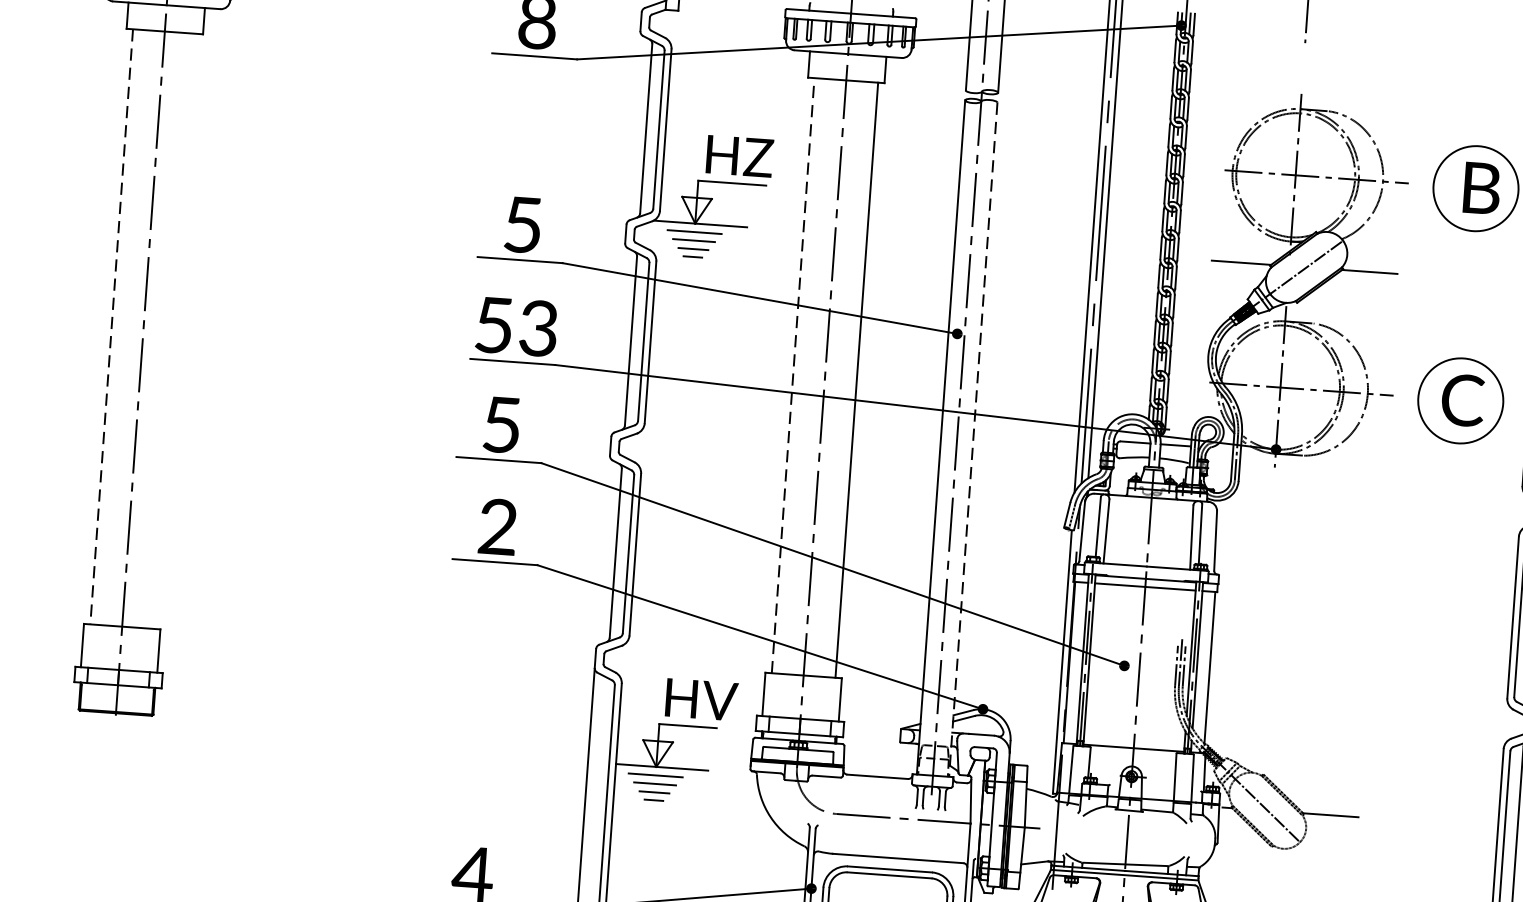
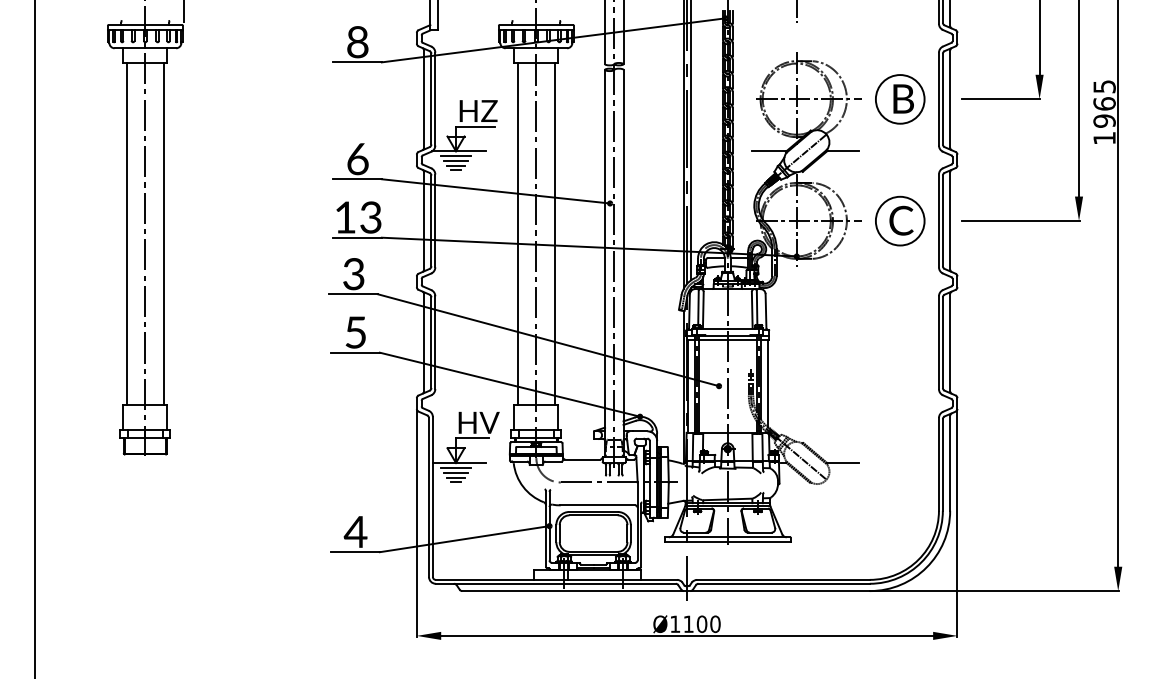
text: (522, 225) -> (357, 159), 5 -> 6
text: (494, 325) -> (345, 217), 53 -> 13
line: (112, 327) -> (127, 234), dashed -> solid
line: (175, 330) -> (163, 233), added
line: (793, 376) -> (518, 234), dashed -> solid
text: (501, 425) -> (353, 274), 5 -> 3
line: (973, 440) -> (623, 263), dashed -> solid
text: (497, 526) -> (355, 332), 2 -> 5

